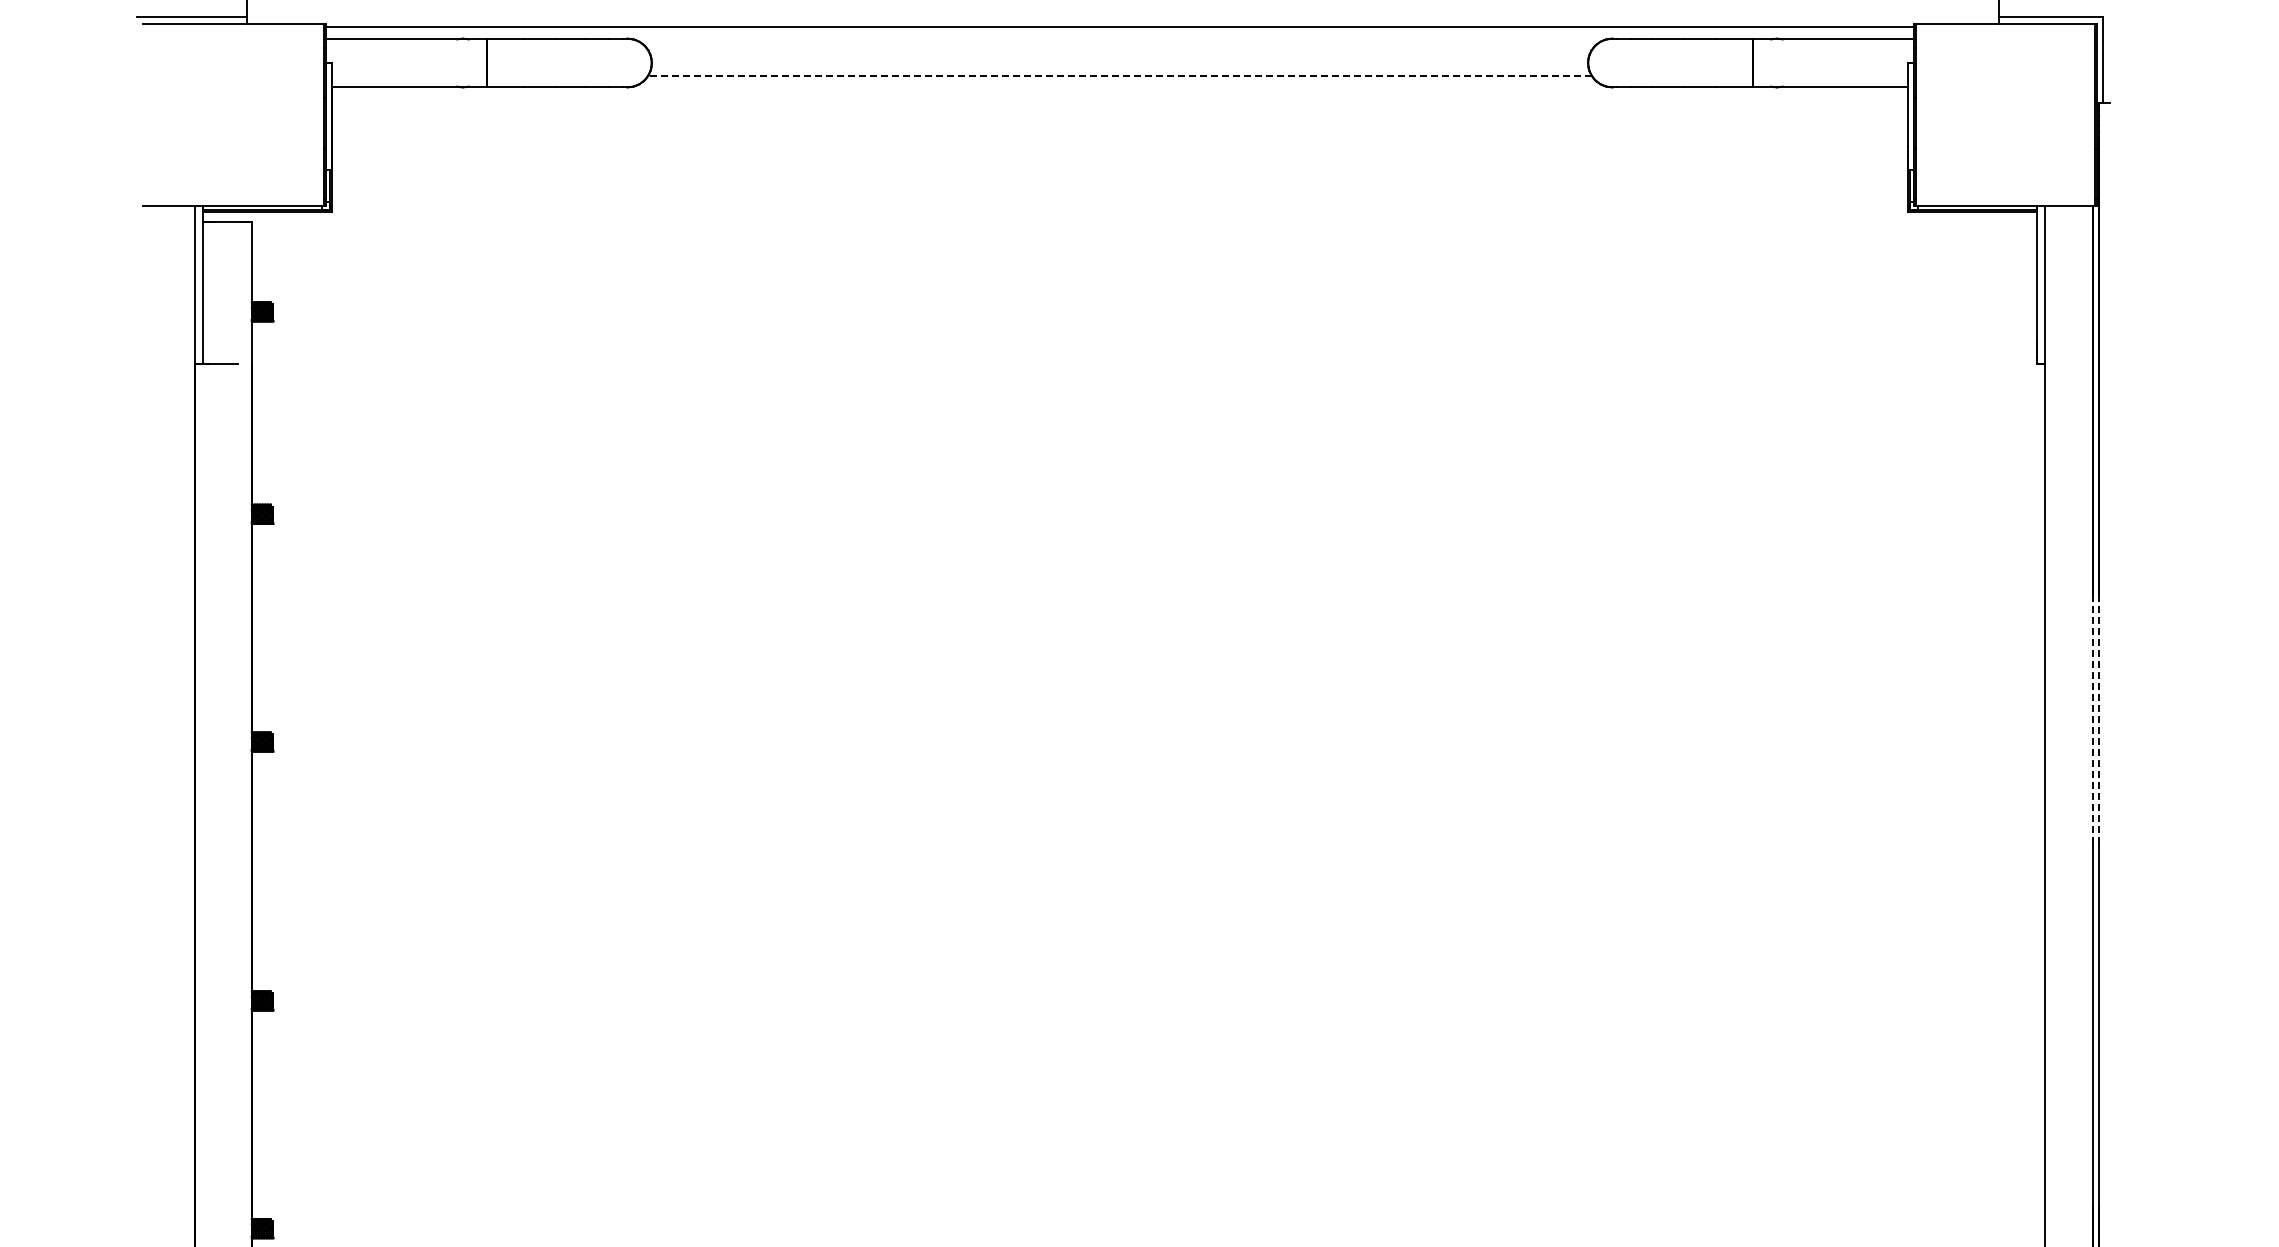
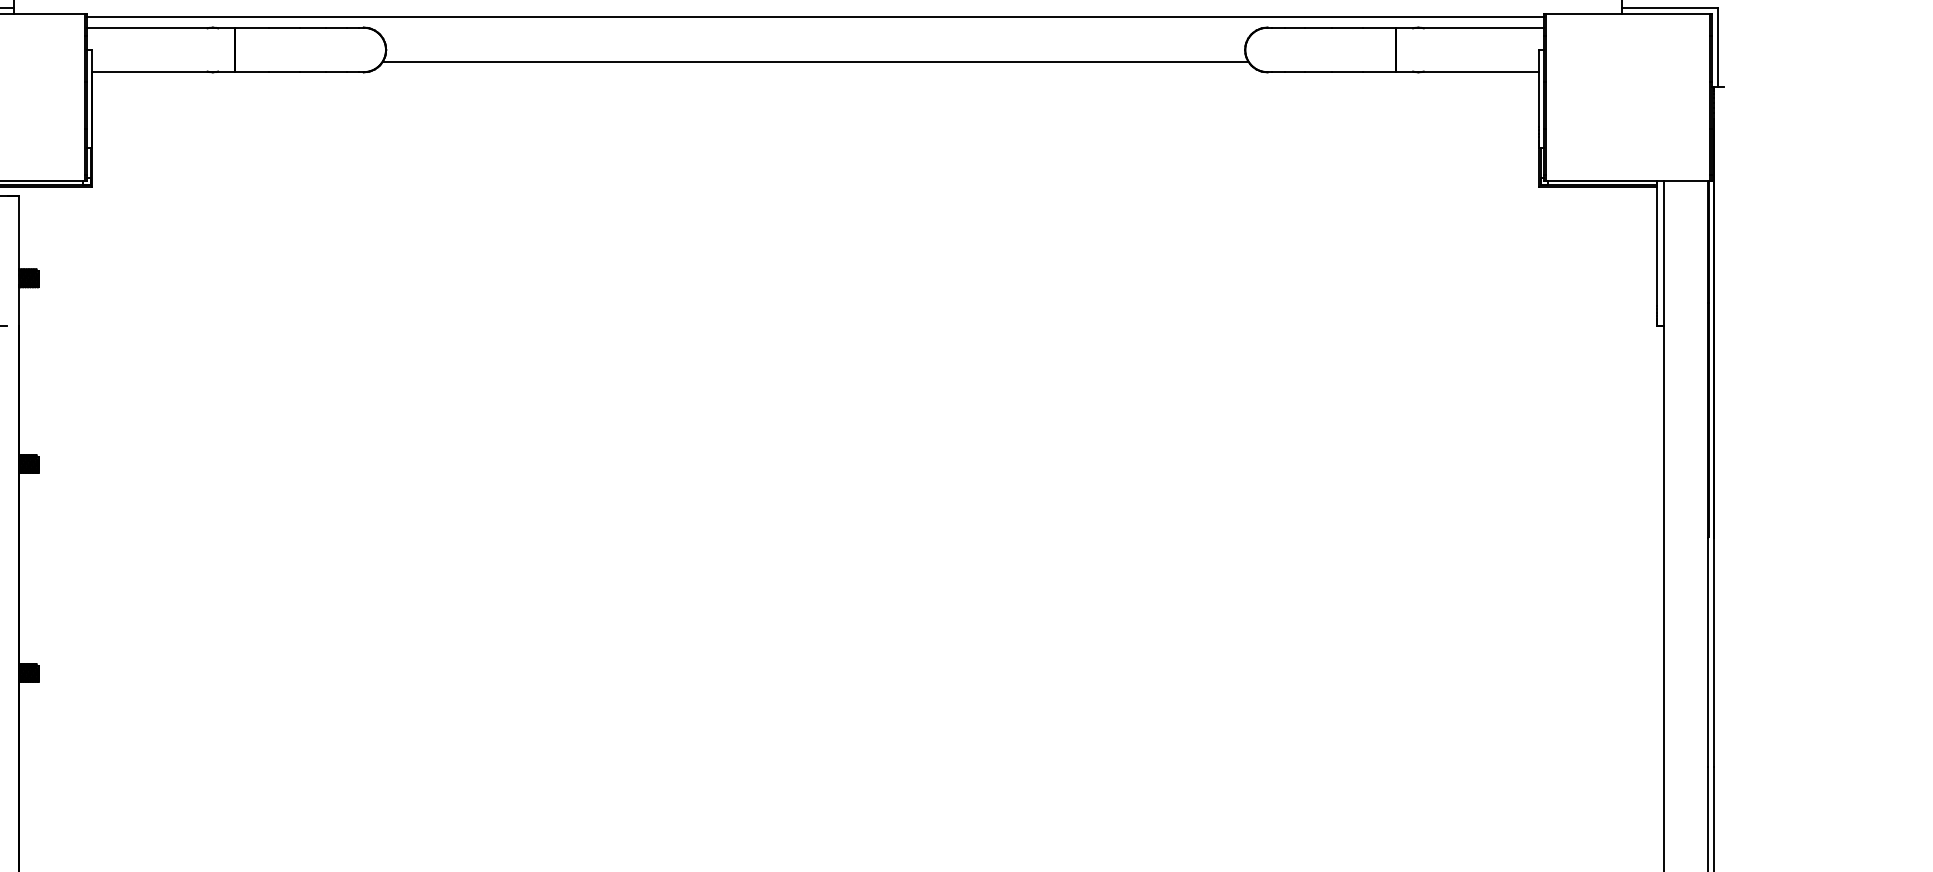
line: (1119, 75) -> (815, 61), dashed -> solid
line: (2092, 719) -> (1707, 652), dashed -> solid
line: (2098, 719) -> (1713, 652), dashed -> solid

